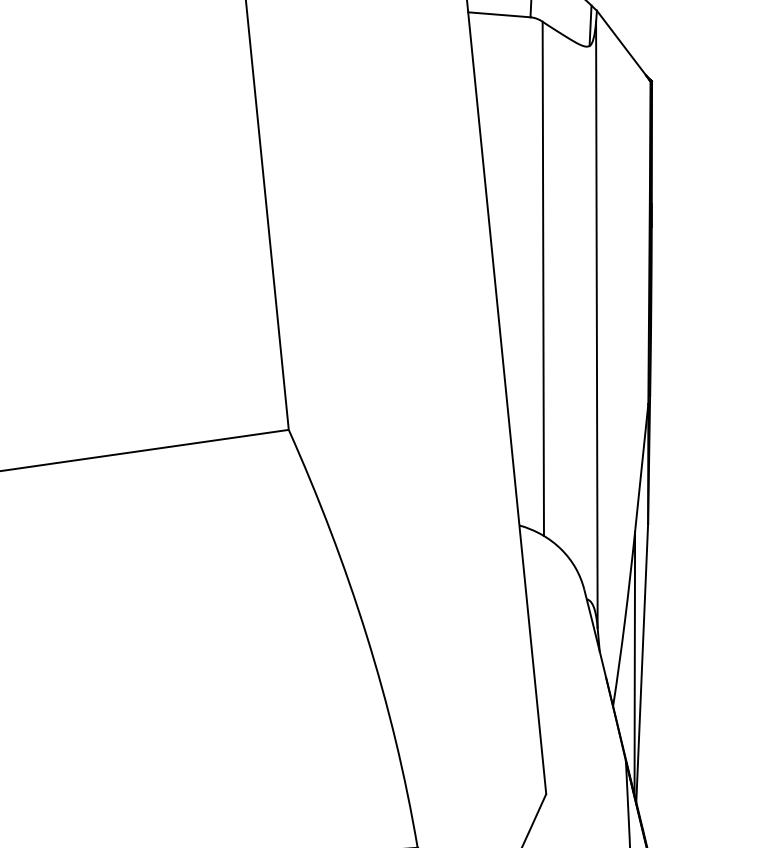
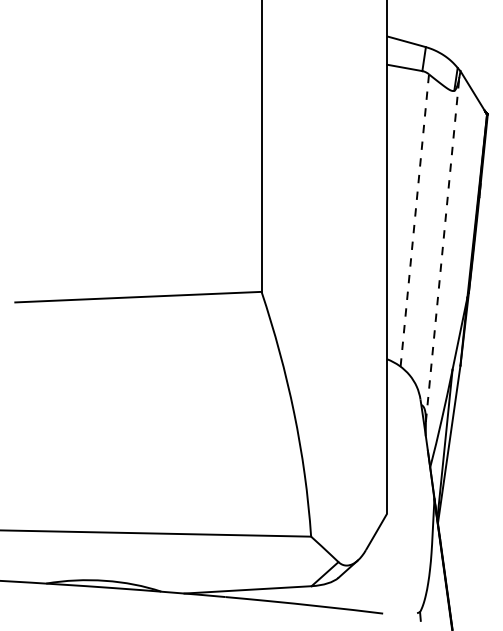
line: (542, 278) -> (414, 220), solid -> dashed
line: (596, 324) -> (442, 249), solid -> dashed

